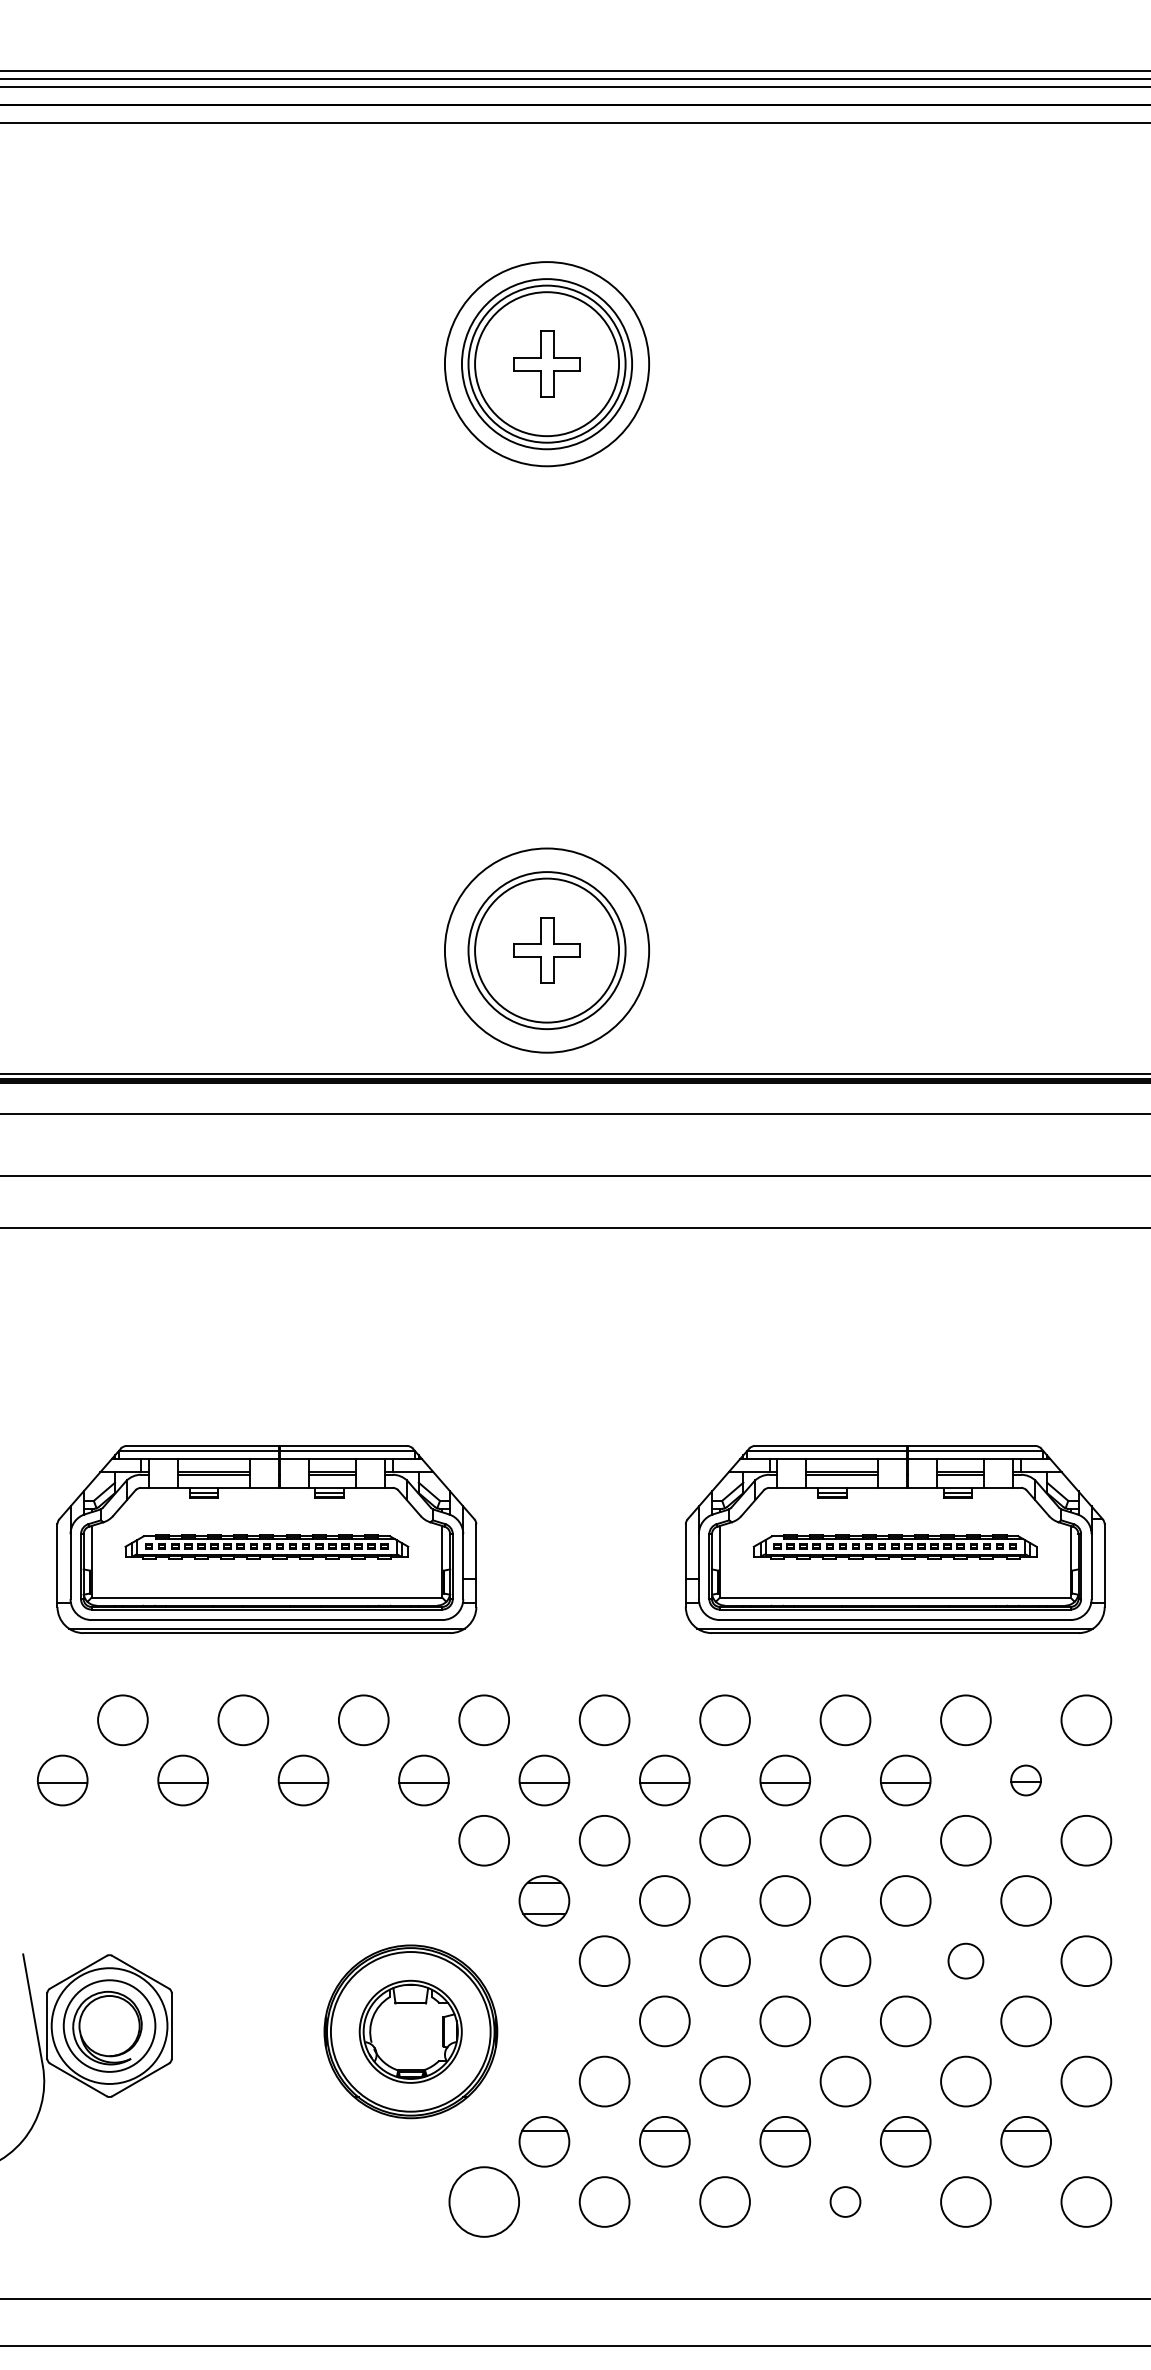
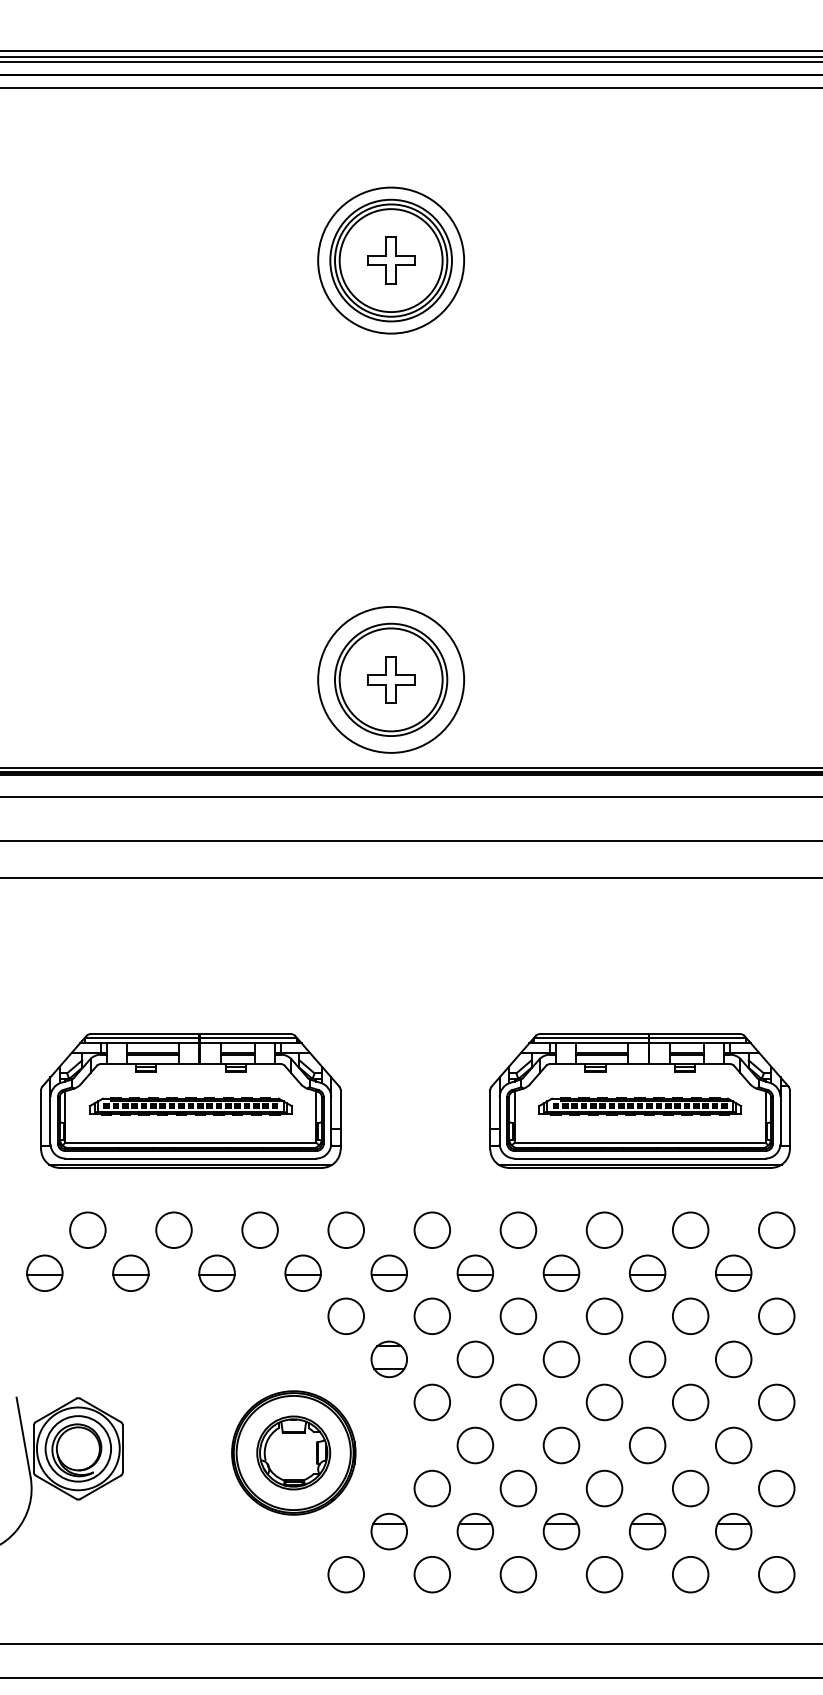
part: (1025, 1780) -> (733, 1273), size x1.67
circle: (965, 1961) -> (690, 1402), size x1.43
circle: (483, 2201) -> (345, 1574), size x0.71
circle: (845, 2201) -> (604, 1574), size x1.67

